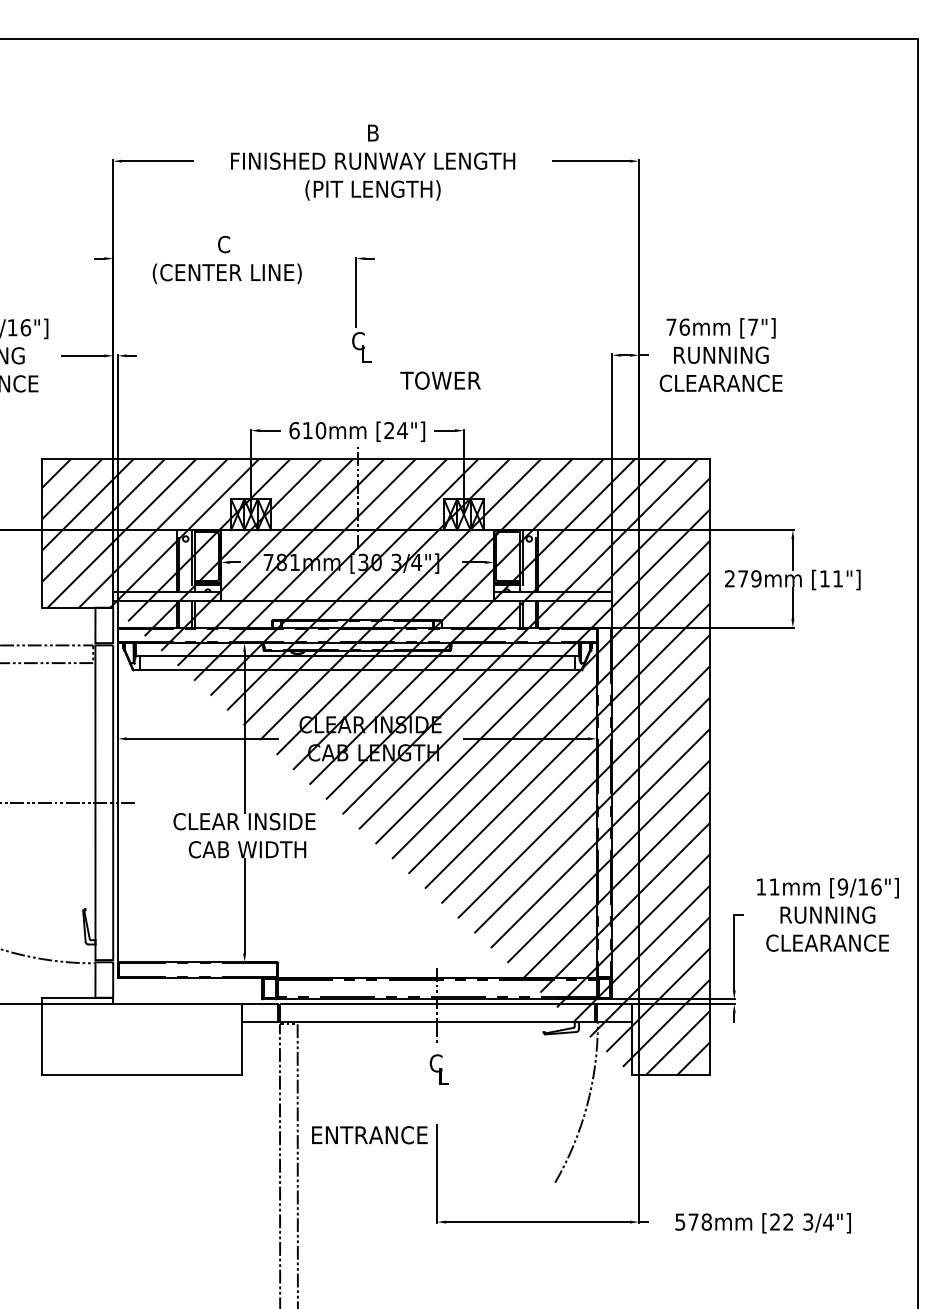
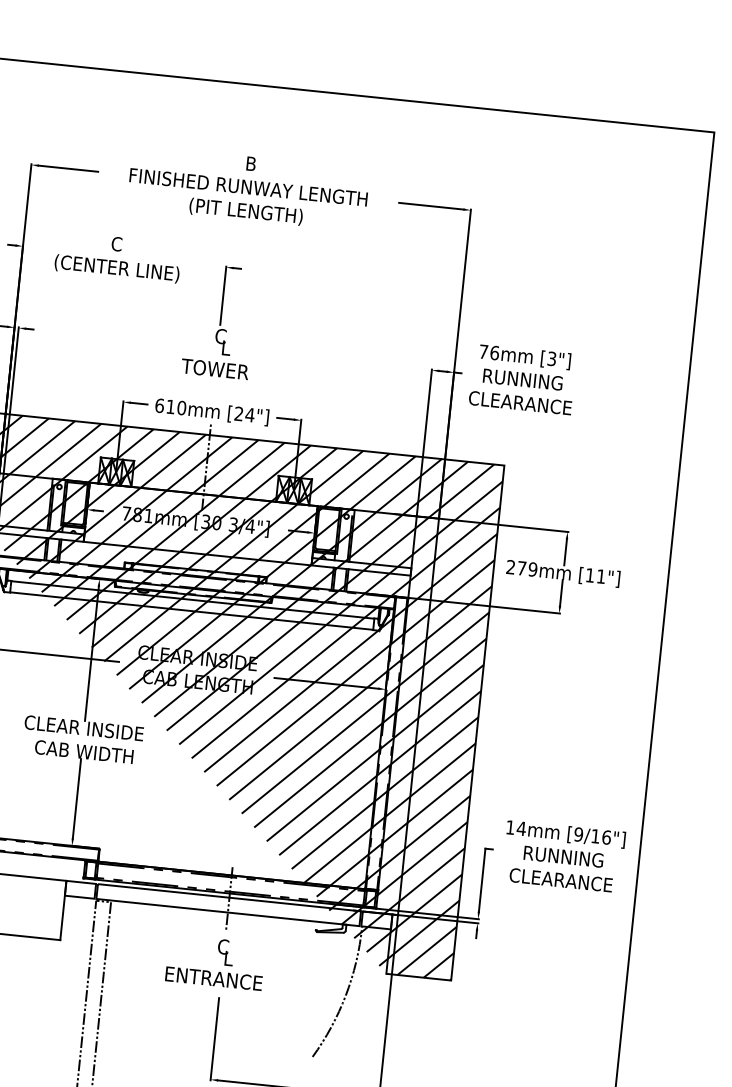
text: (753, 326) -> (552, 358), [7"] -> [3"]
text: (440, 380) -> (215, 369), moved
text: (774, 886) -> (521, 828), 11mm -> 14mm
text: (369, 1135) -> (213, 978), moved

